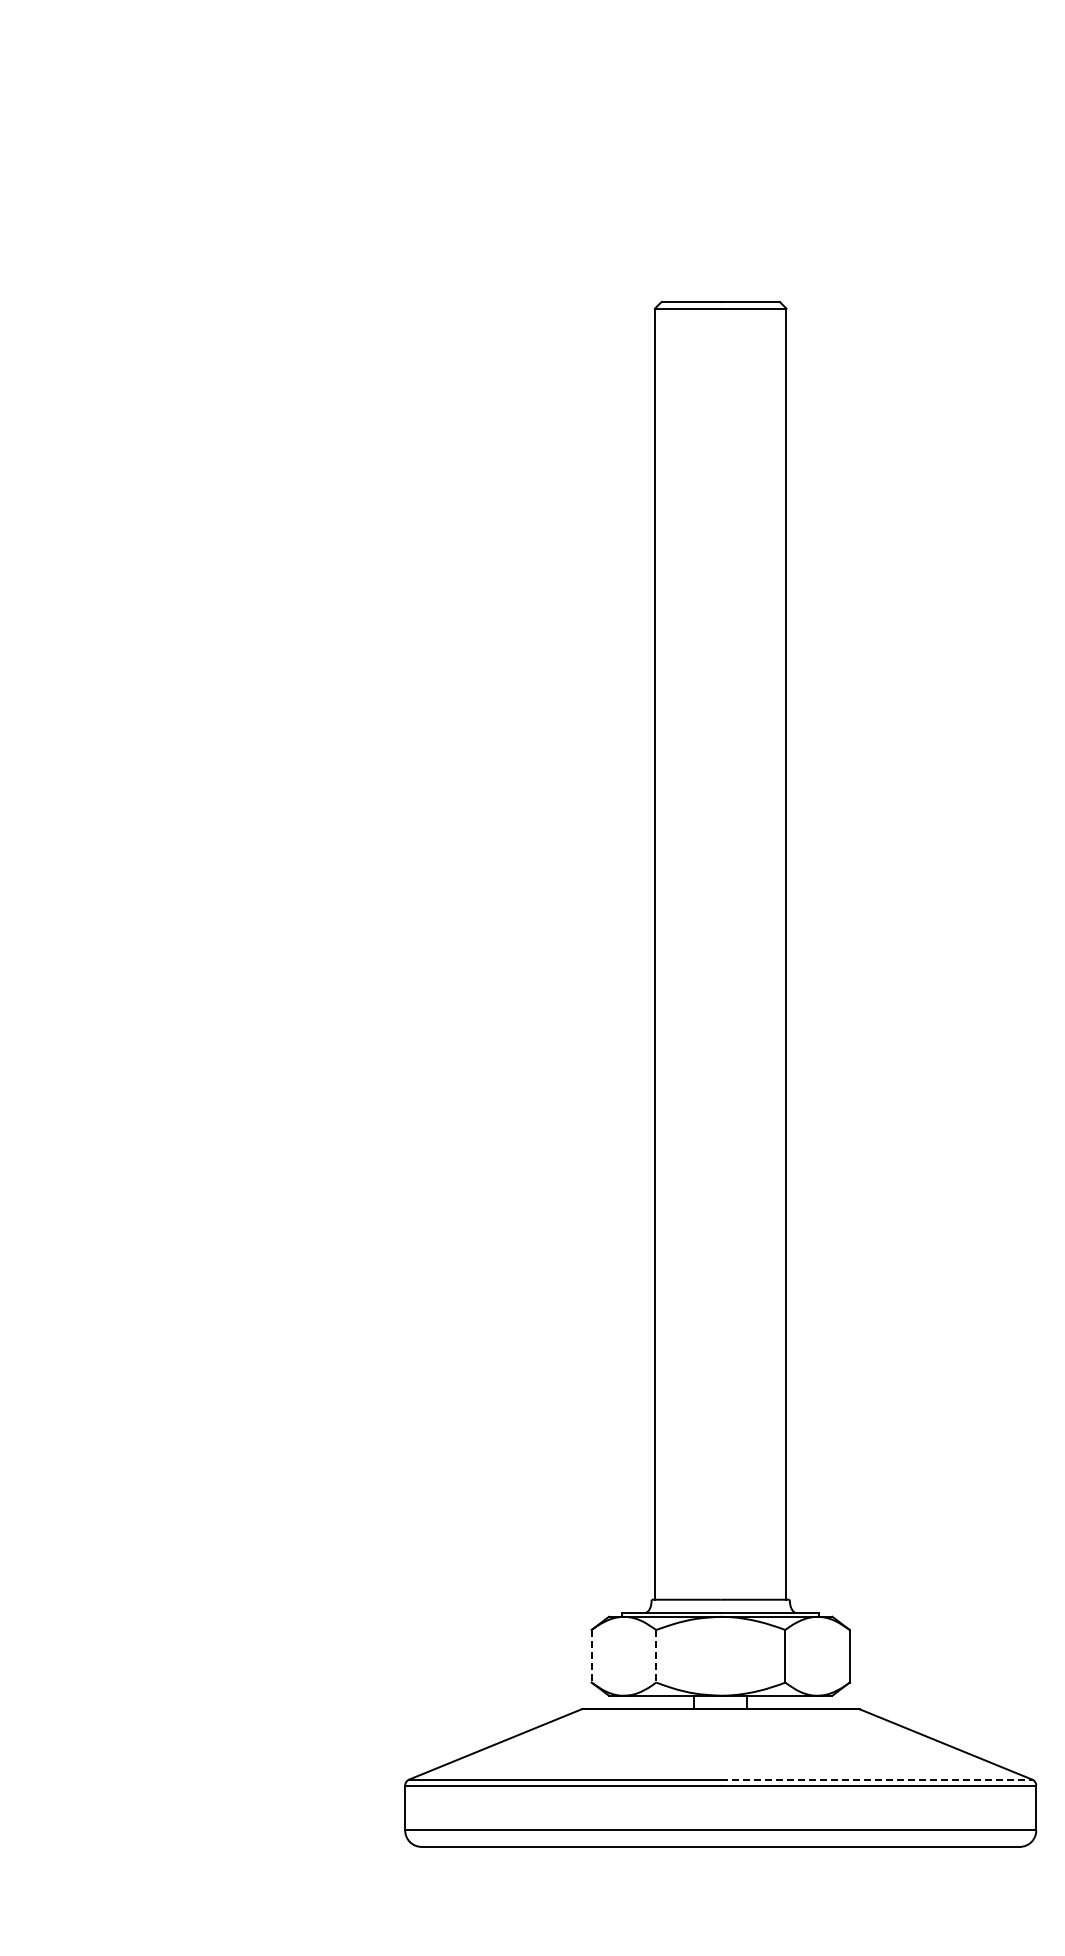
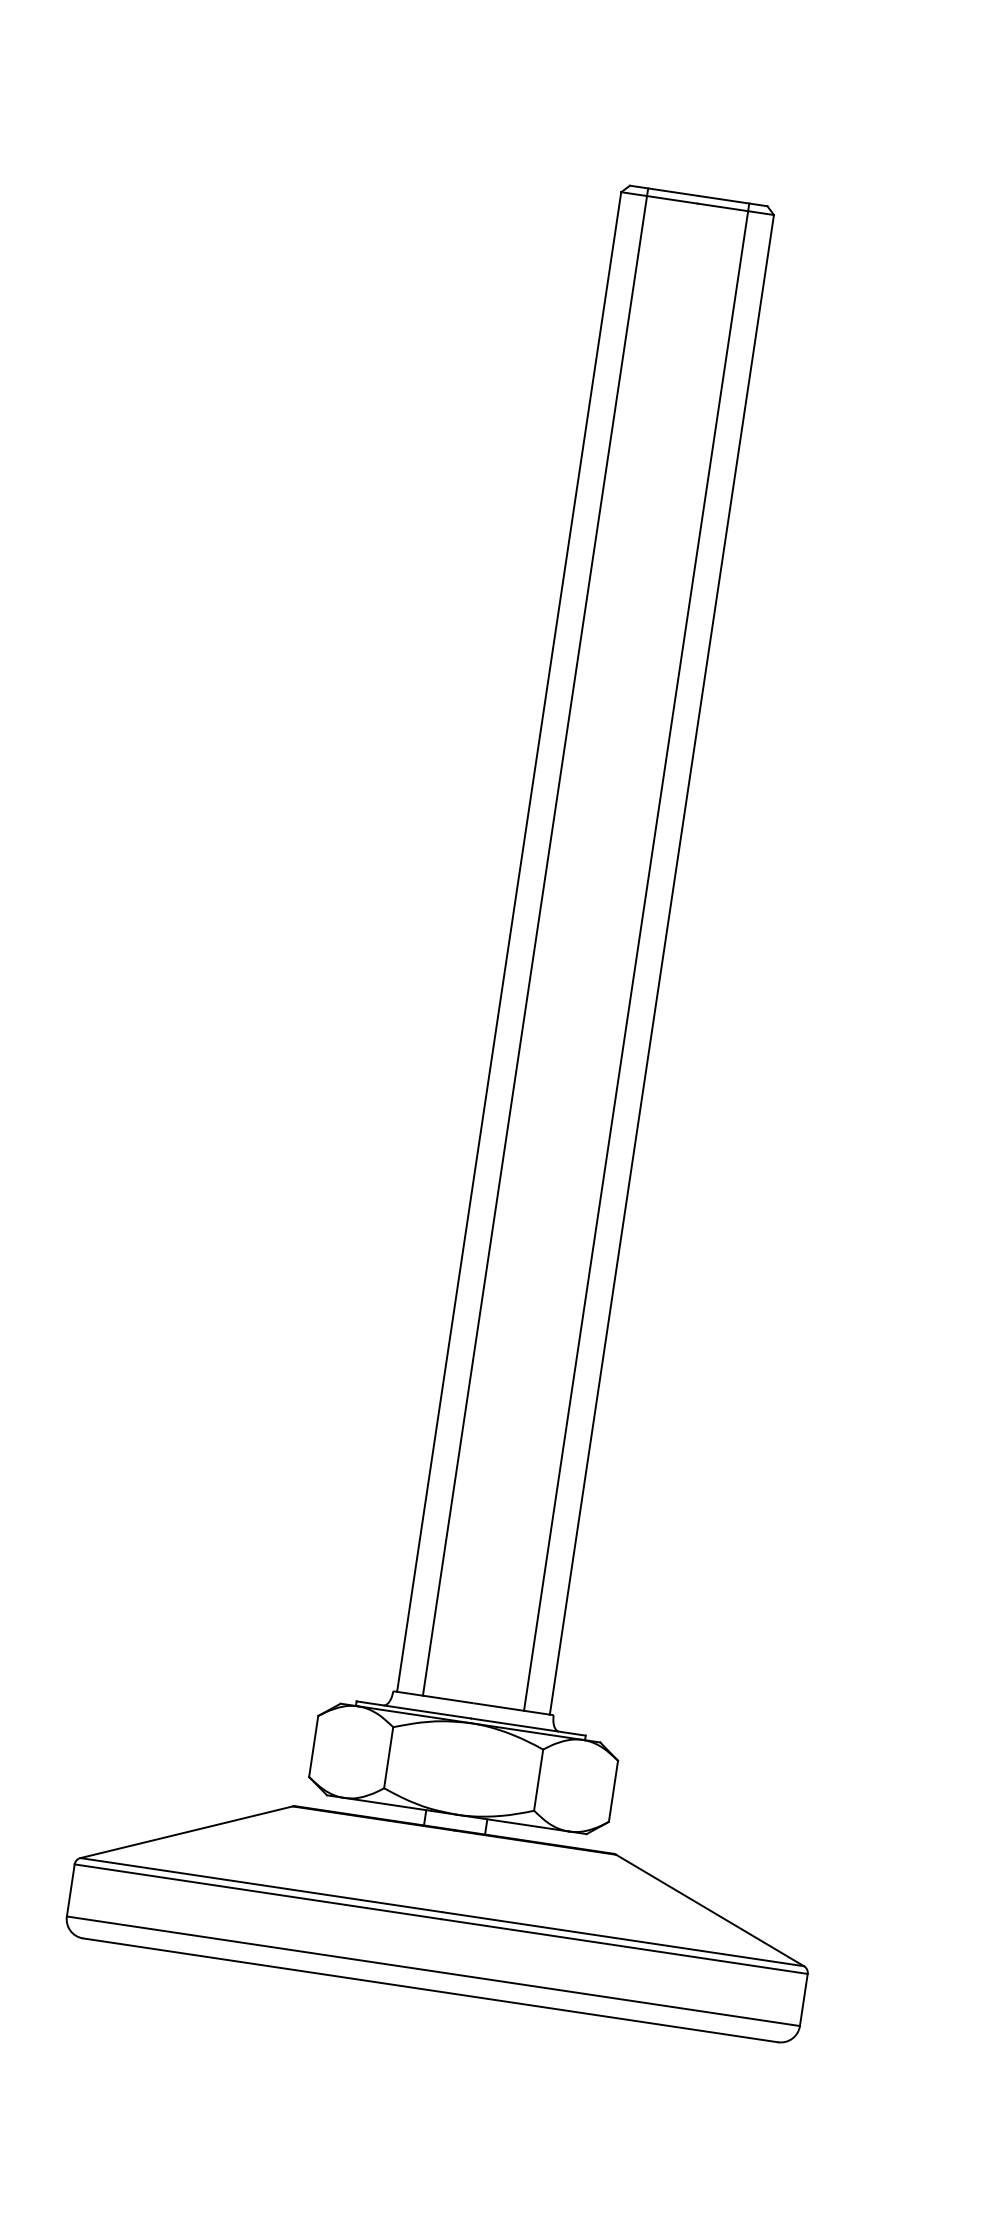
line: (677, 950) -> (535, 941), added
line: (764, 950) -> (637, 956), added
line: (591, 1656) -> (313, 1746), dashed -> solid
line: (656, 1656) -> (389, 1758), dashed -> solid
line: (876, 1779) -> (623, 1939), dashed -> solid

